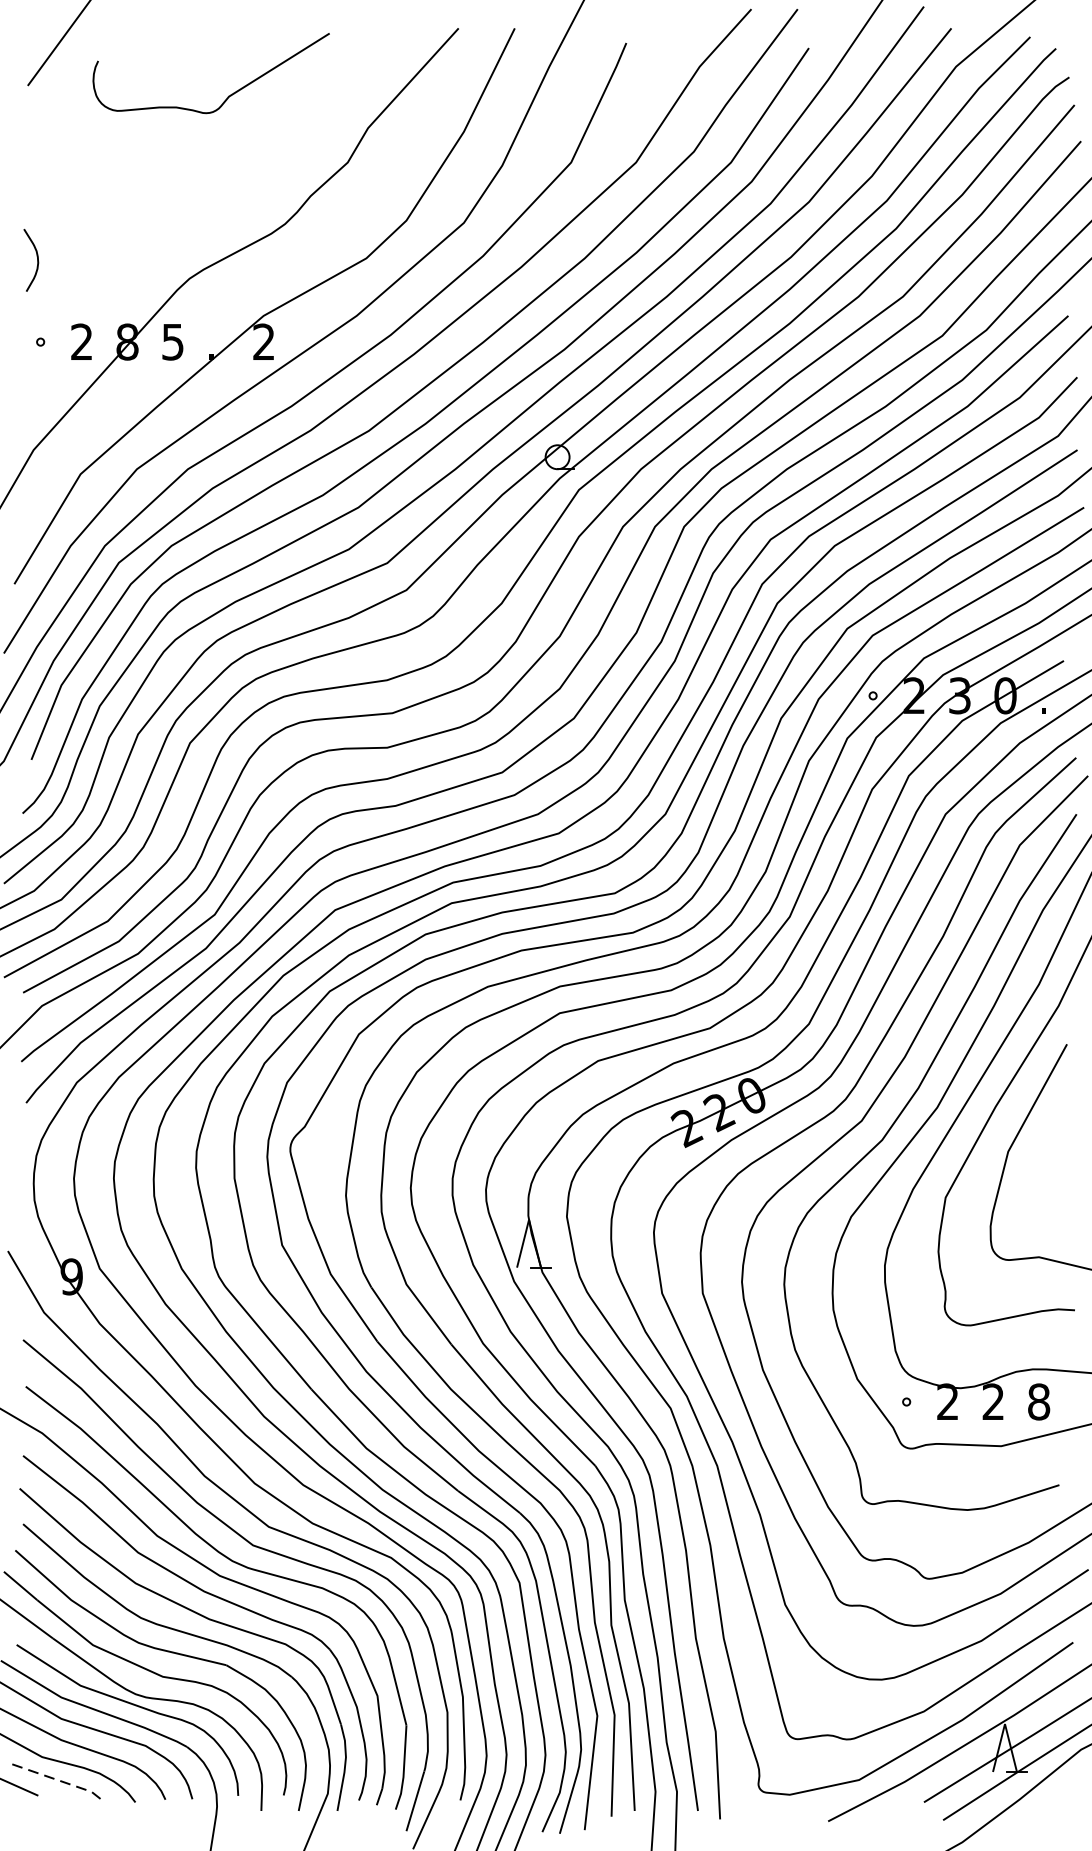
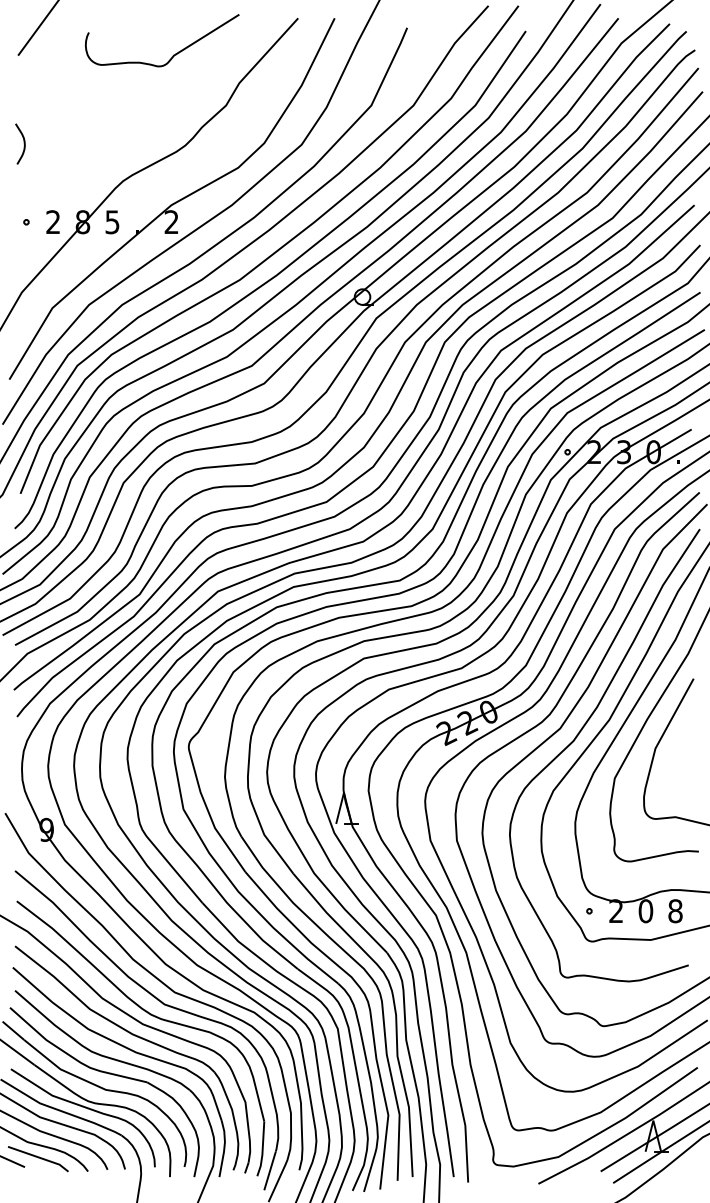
curve: (228, 94) -> (173, 54), moved
curve: (36, 259) -> (23, 143), moved
text: (992, 1402) -> (645, 911), 2 -> 0
line: (60, 1780) -> (39, 1157), dashed -> solid

